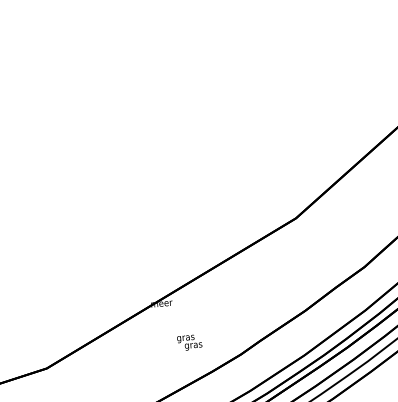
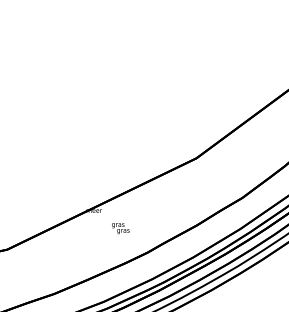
text: (189, 342) -> (120, 228), moved

